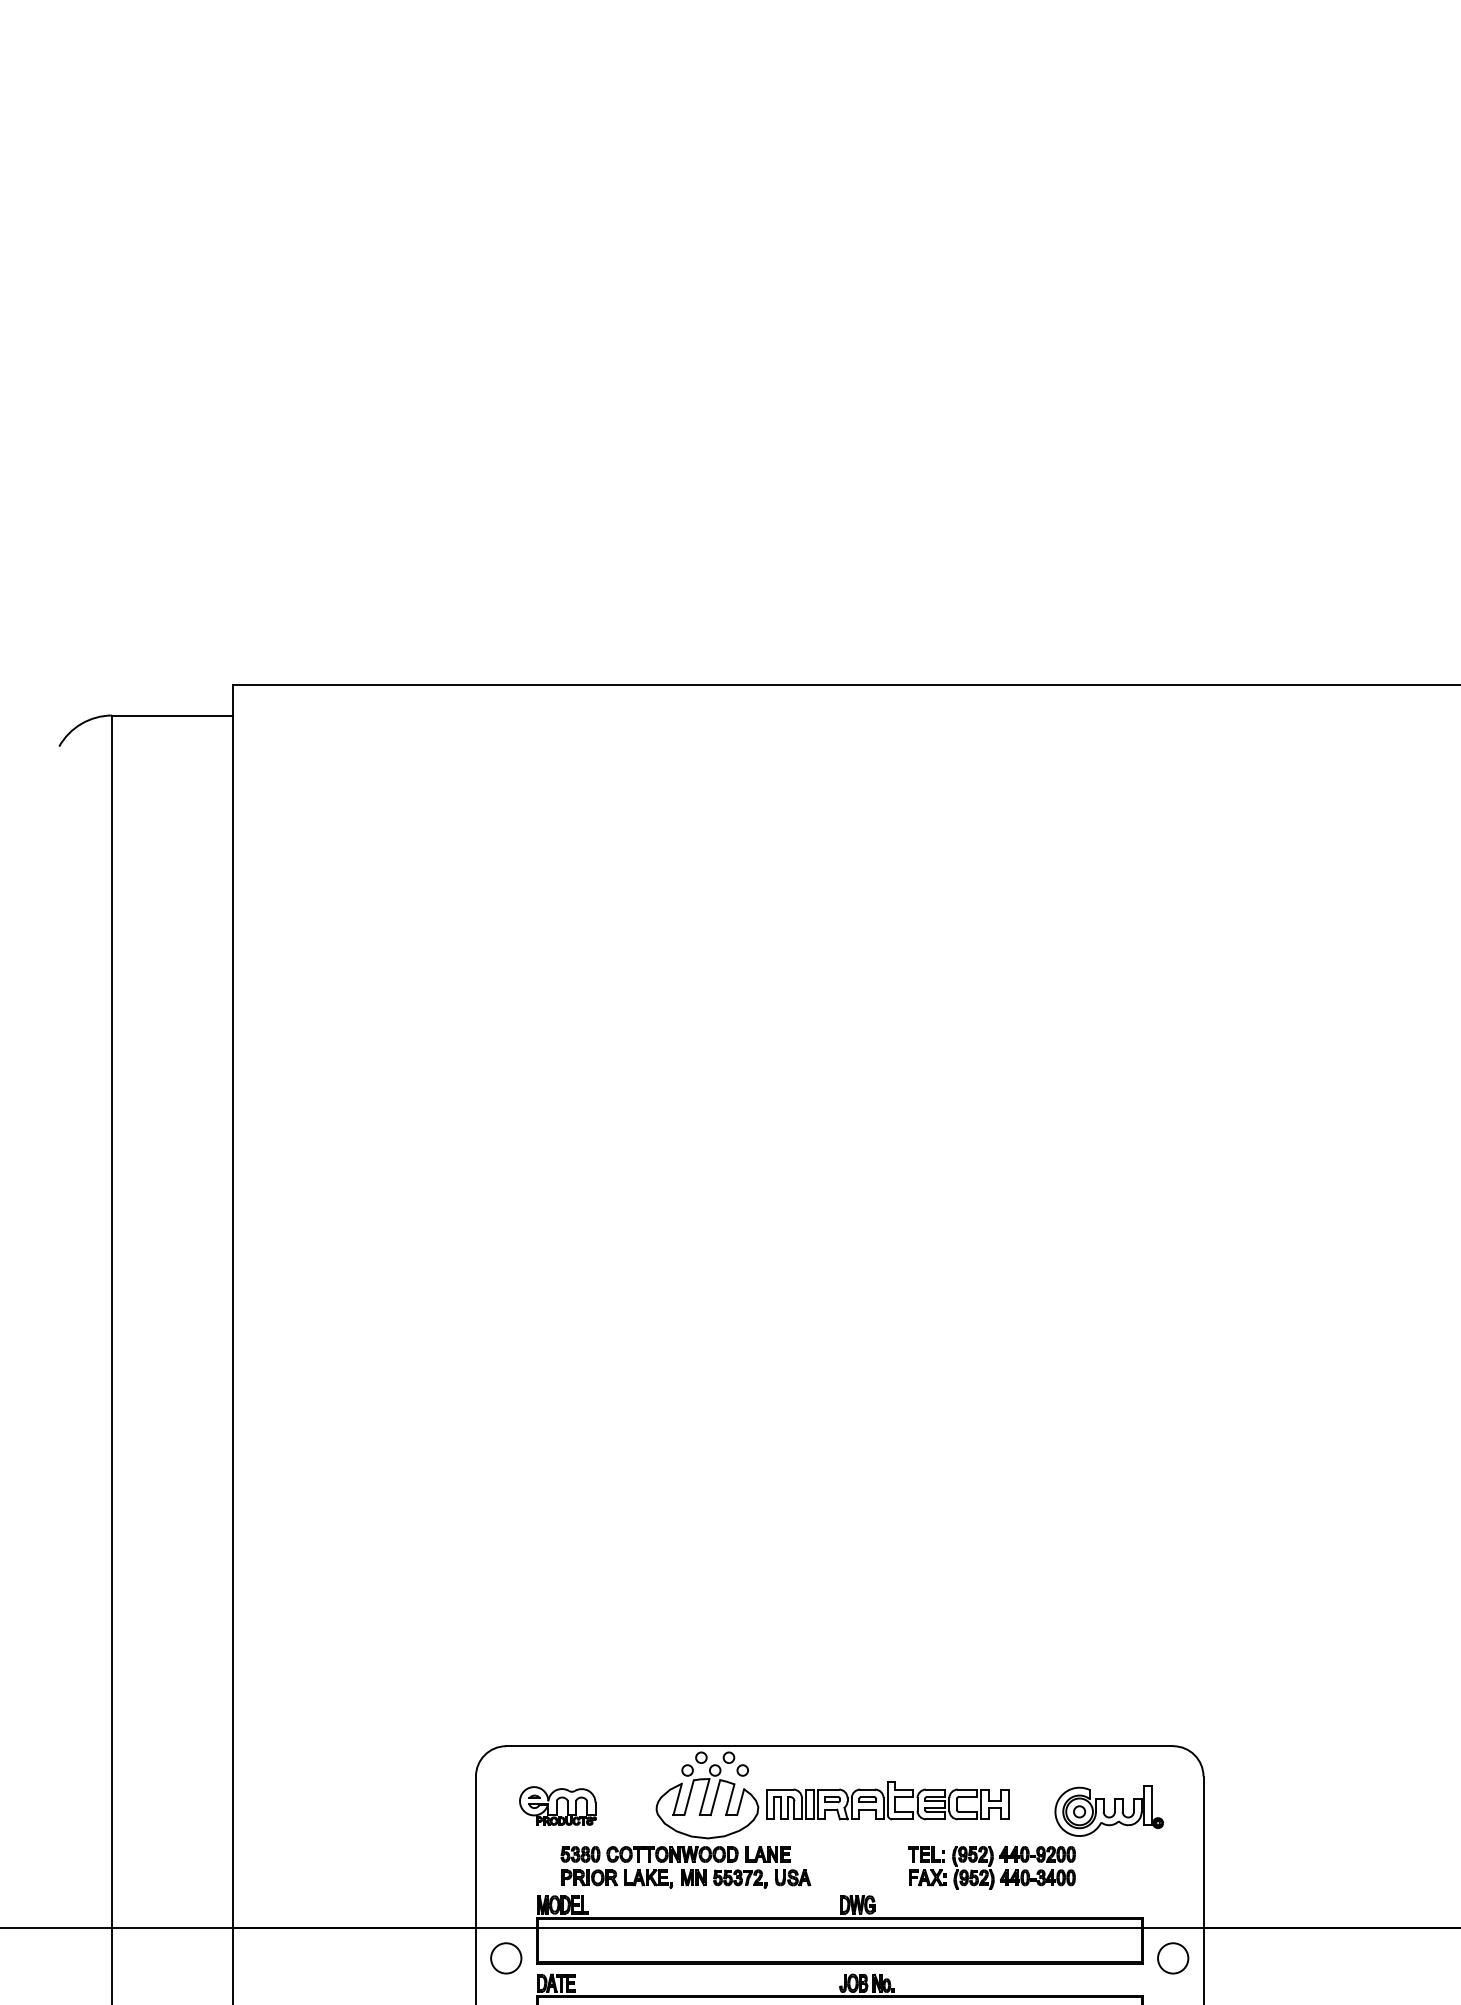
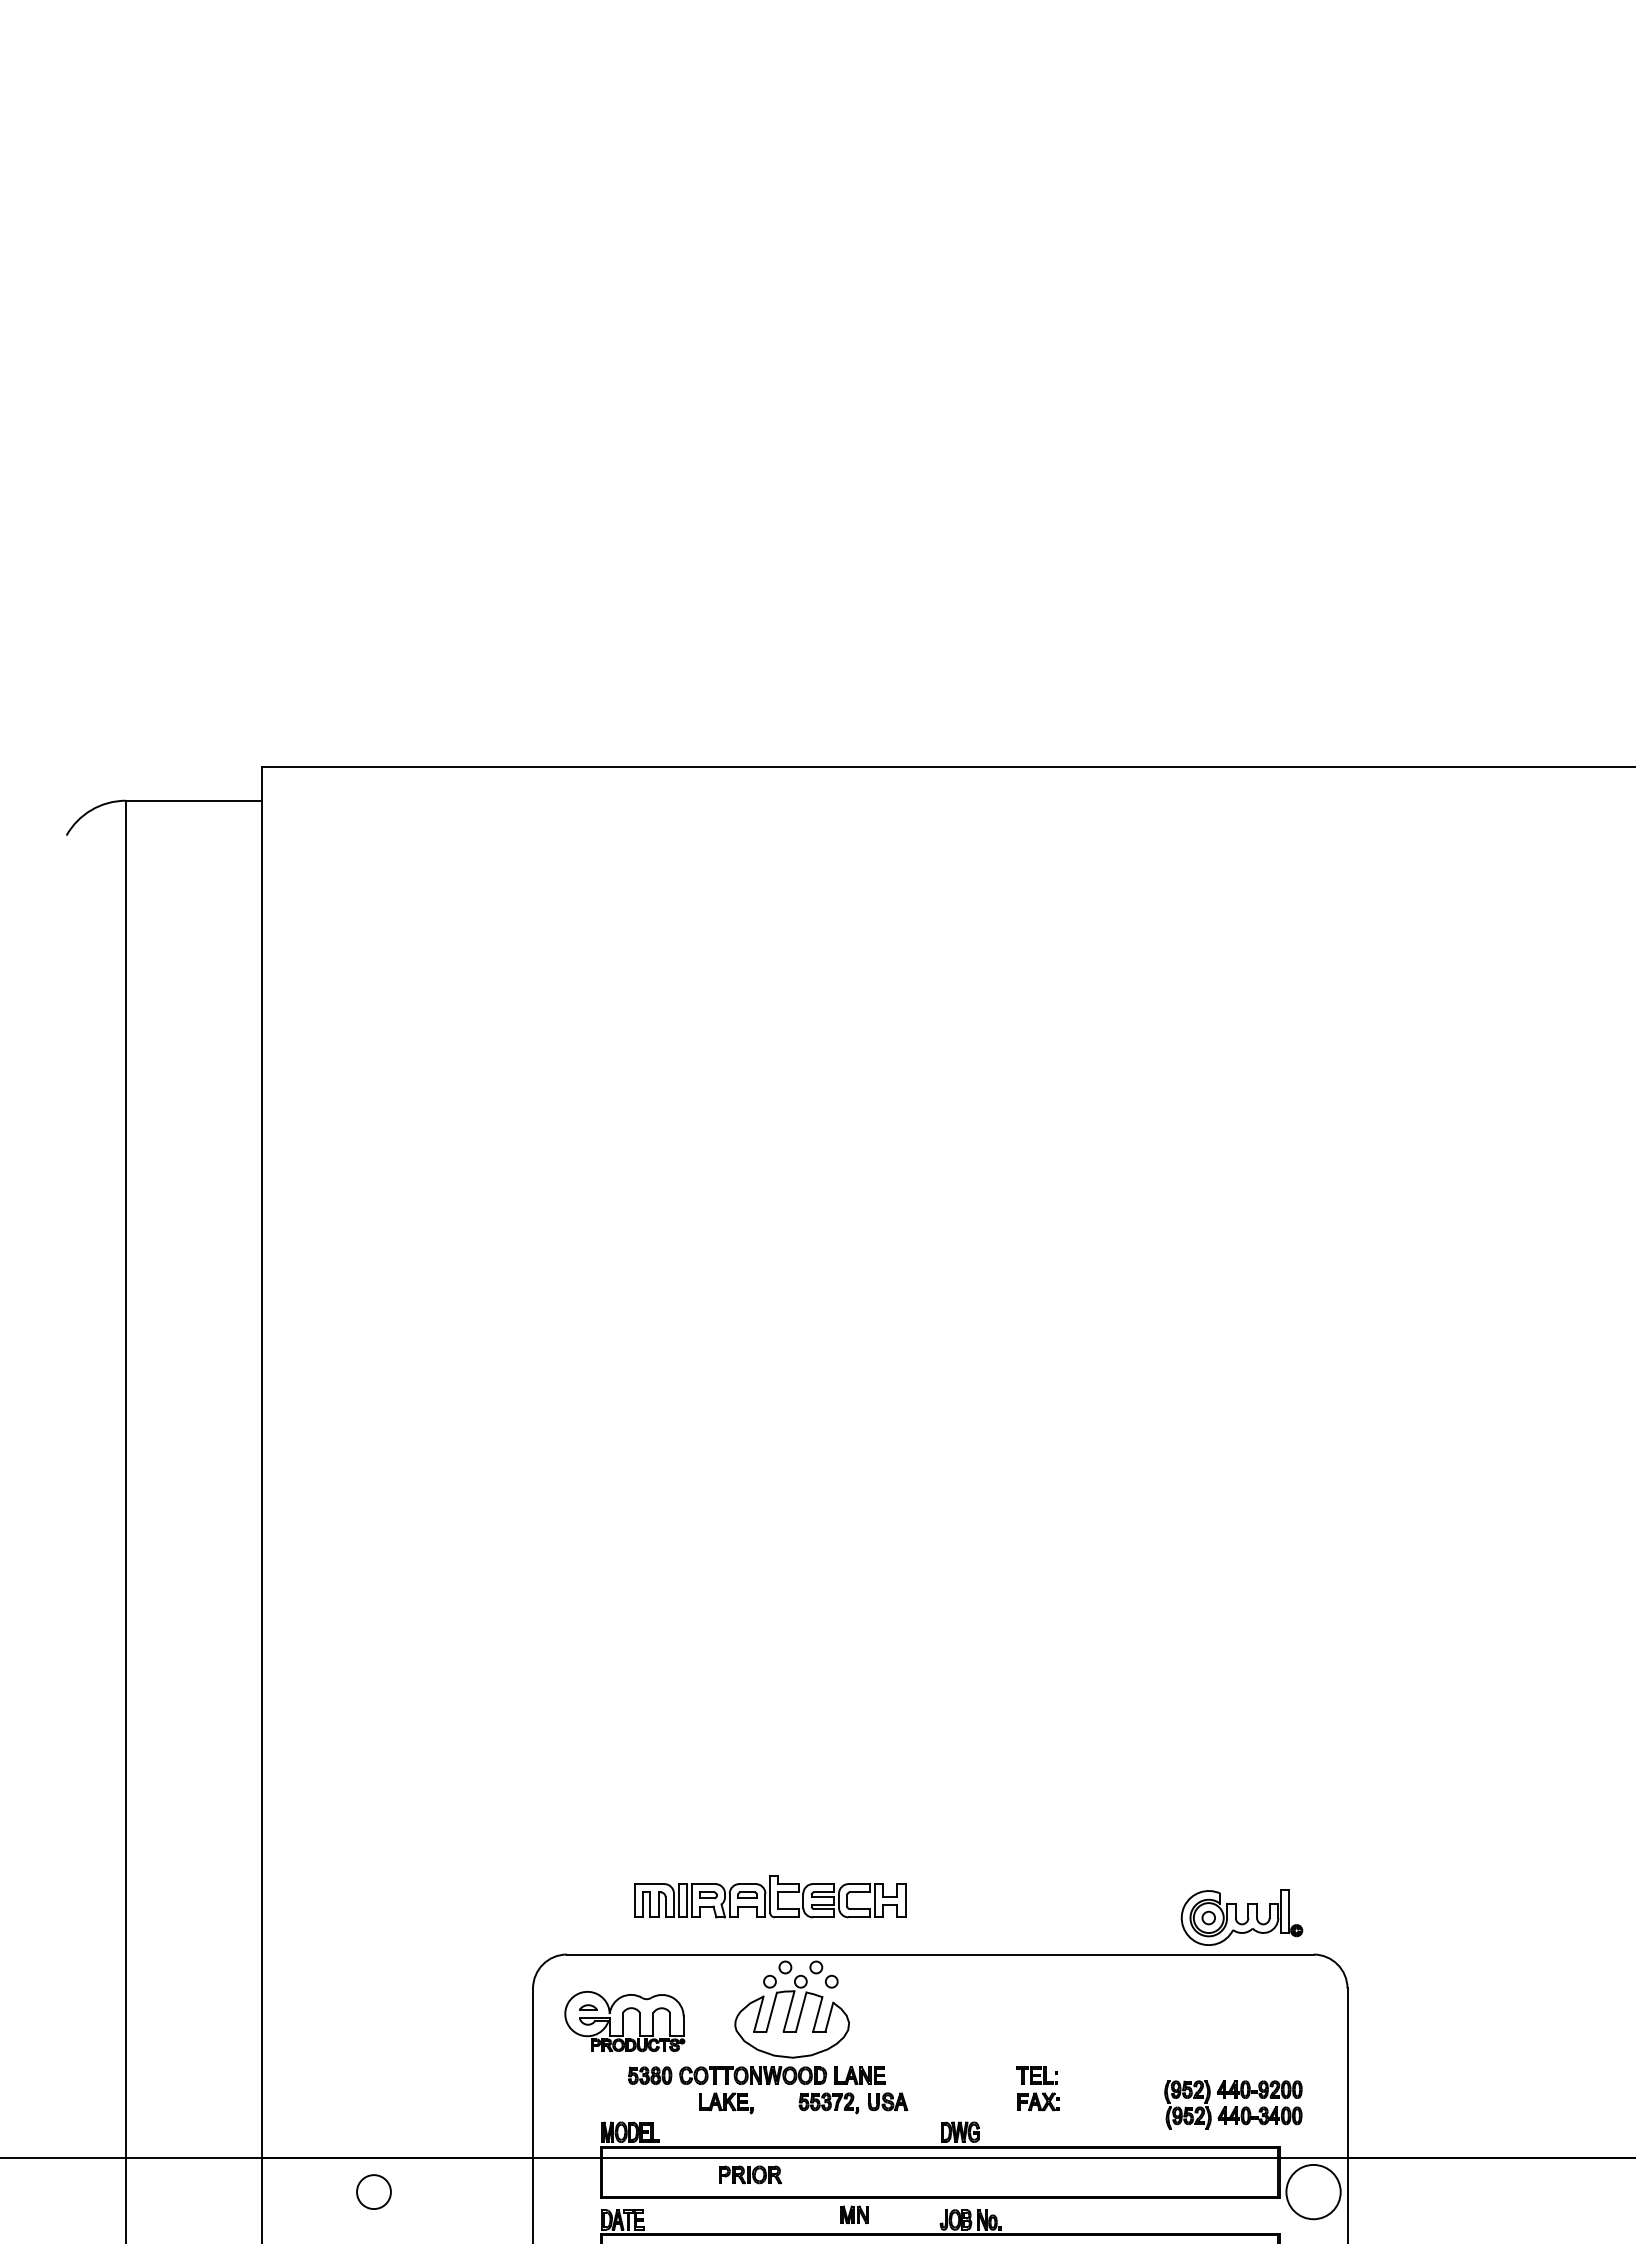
part: (888, 1800) -> (770, 1896), moved
part: (557, 1806) -> (624, 2021), size x1.4
part: (1108, 1811) -> (1241, 1917), moved
part: (1014, 1867) -> (1233, 2104), moved
part: (589, 1877) -> (750, 2174), moved
part: (693, 1877) -> (854, 2214), moved
circle: (505, 1957) -> (373, 2191), moved
circle: (1173, 1958) -> (1313, 2192), size x1.6

